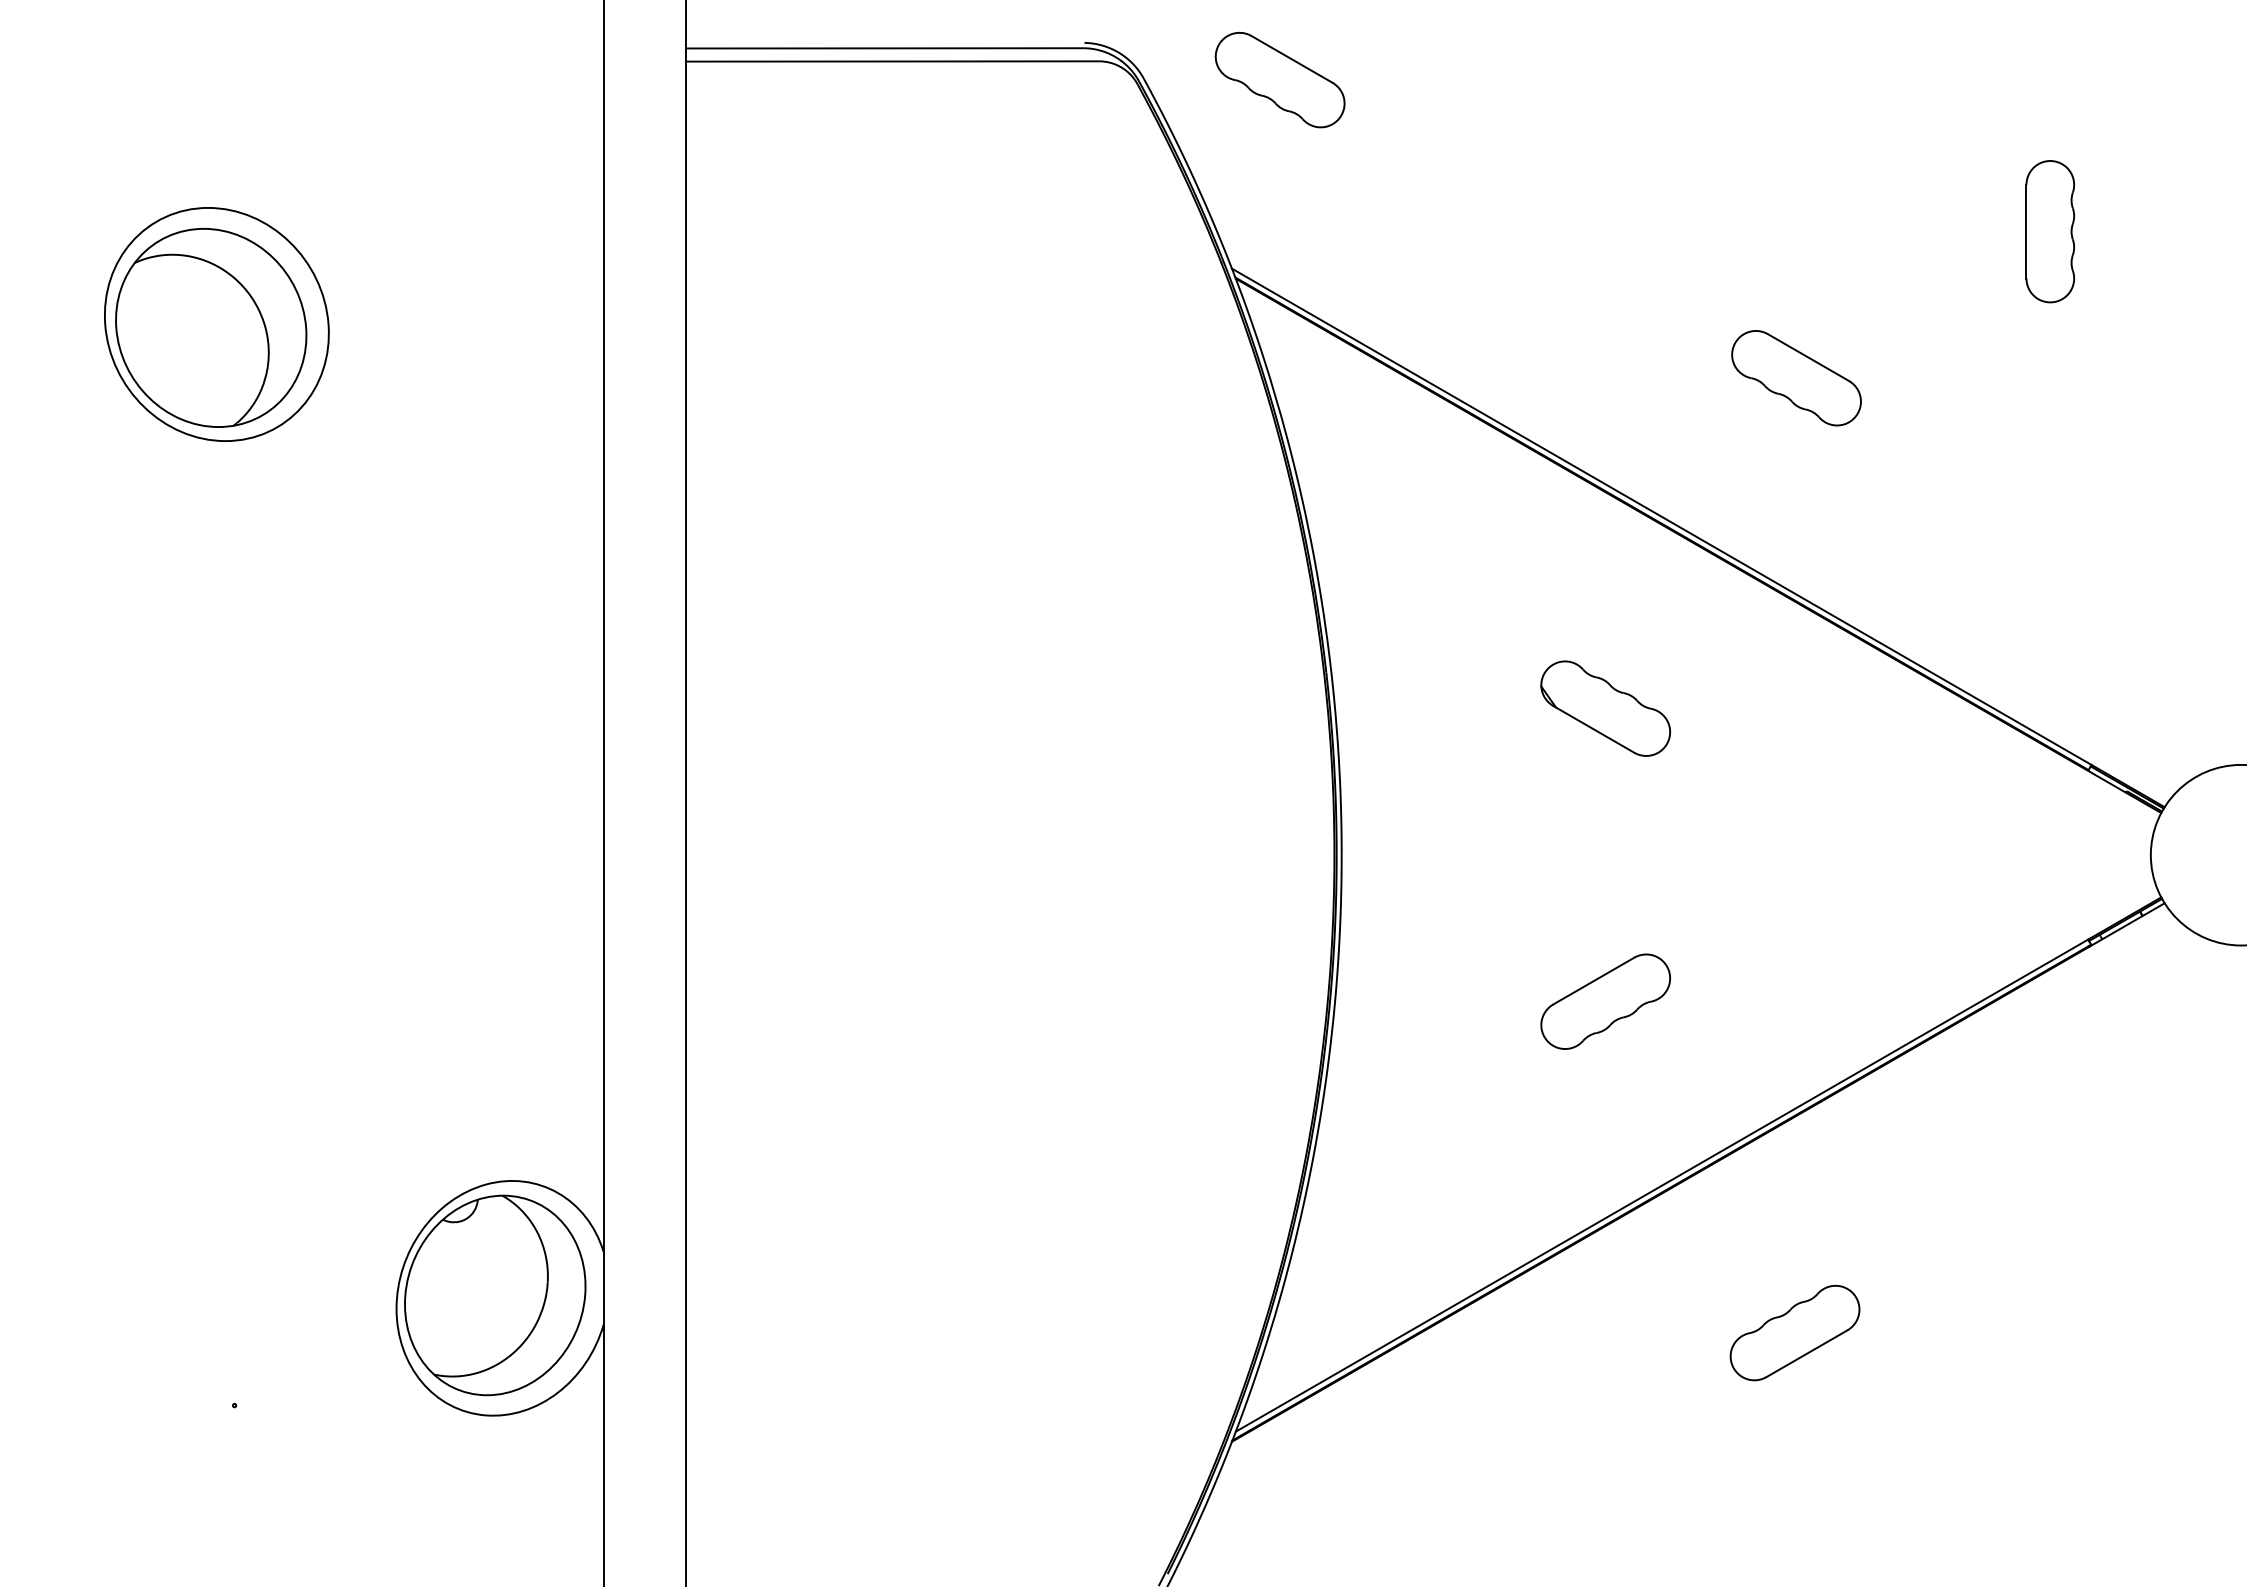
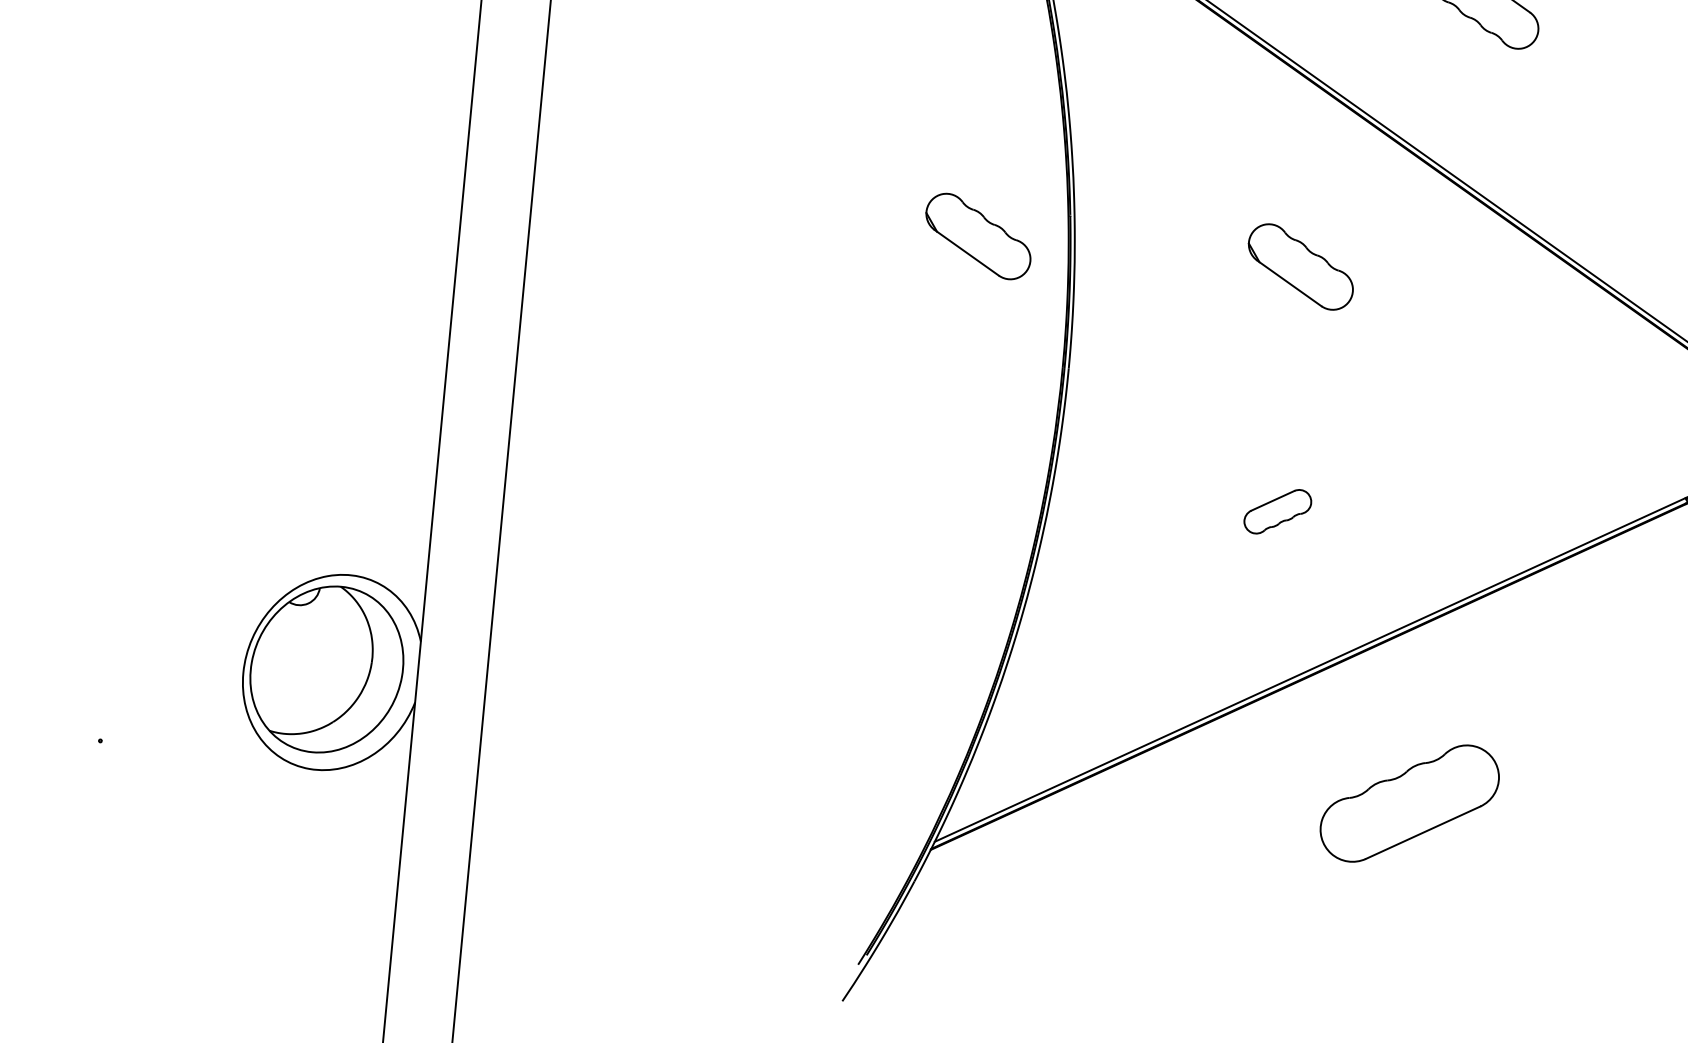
part: (1219, 708) -> (978, 236), added
part: (1605, 1001) -> (1277, 511), size x0.6
part: (1794, 1332) -> (1409, 803), size x1.6

